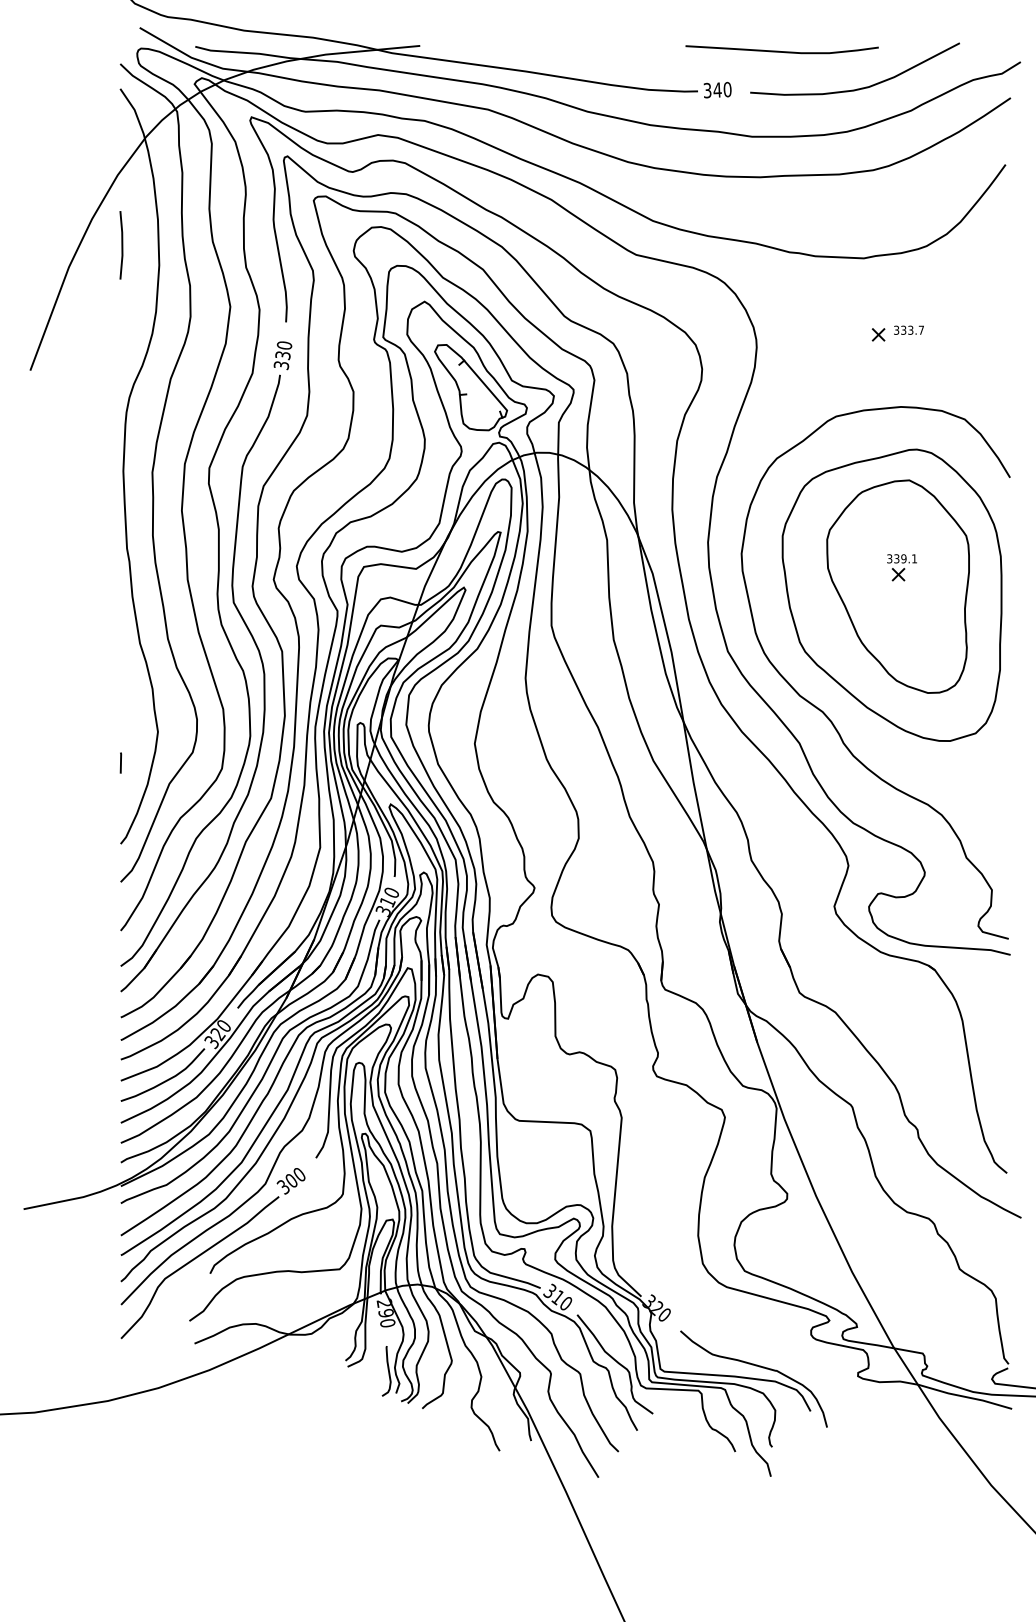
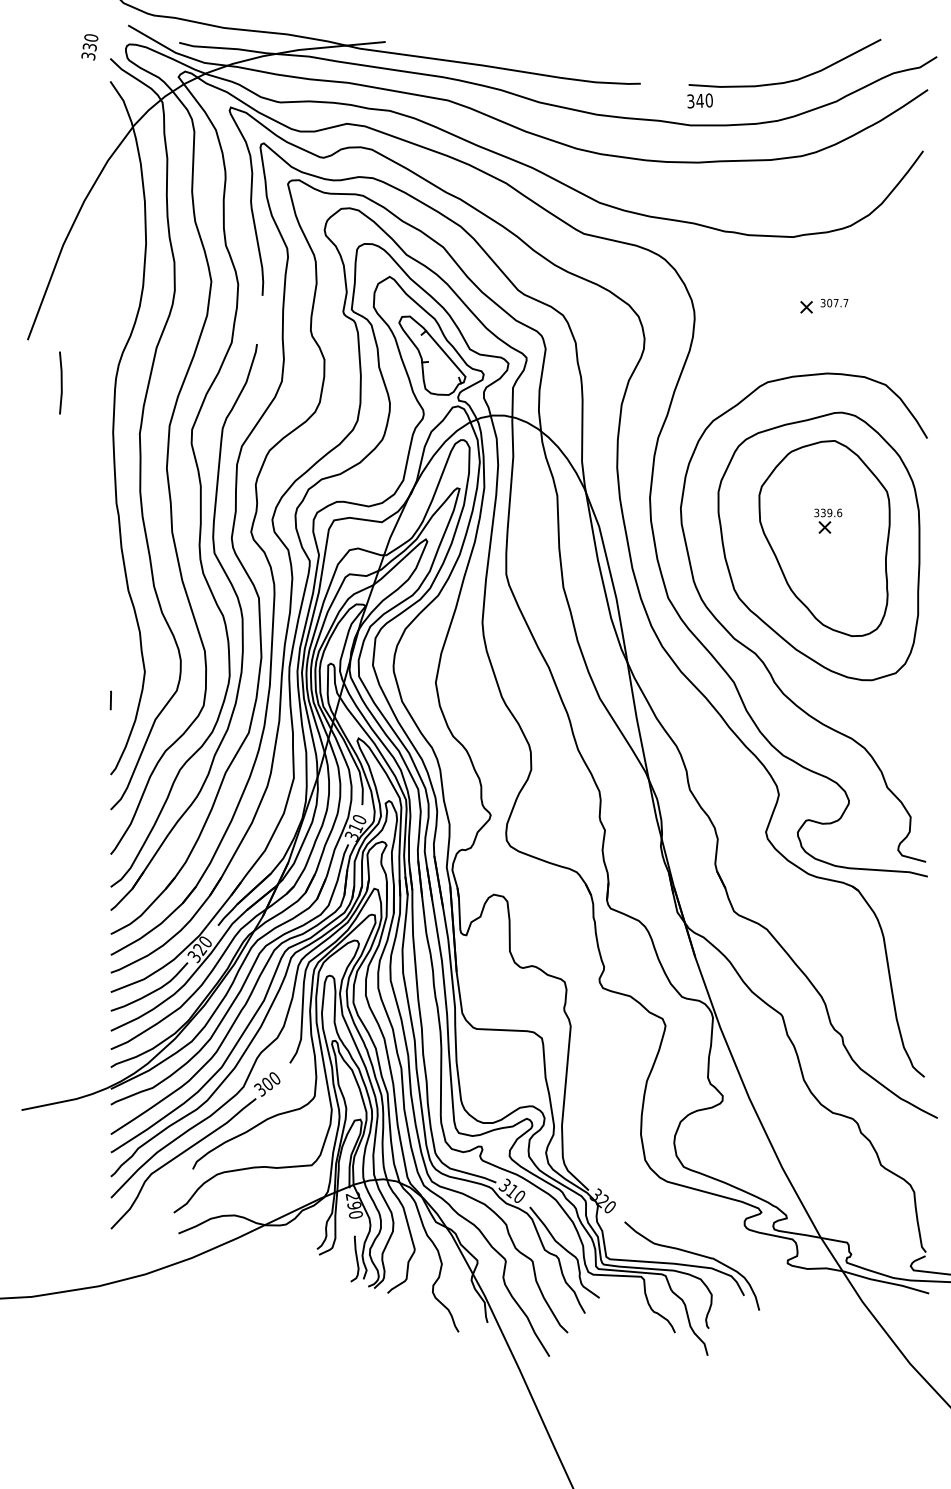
curve: (781, 51) -> (717, 47), removed
text: (717, 89) -> (699, 100), moved
line: (121, 245) -> (60, 383), moved
text: (907, 329) -> (833, 302), 333.7 -> 307.7
text: (282, 355) -> (89, 47), moved
text: (914, 558) -> (839, 512), 339.1 -> 339.6

